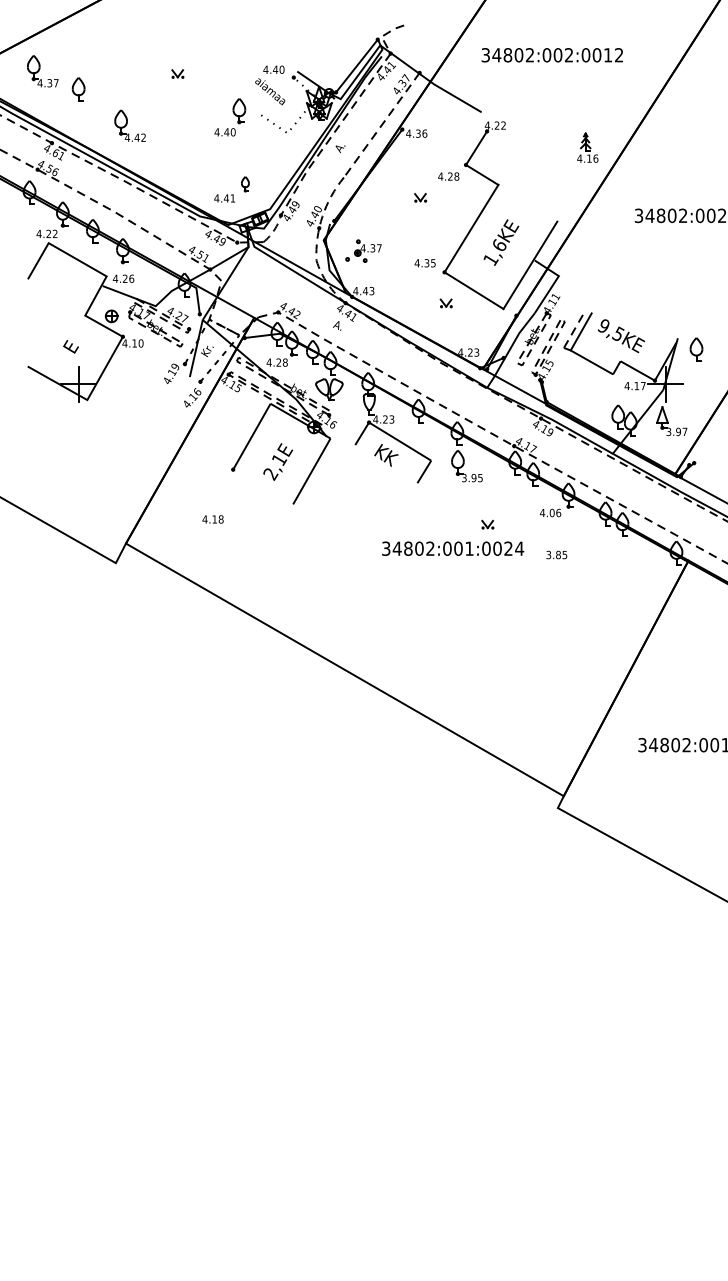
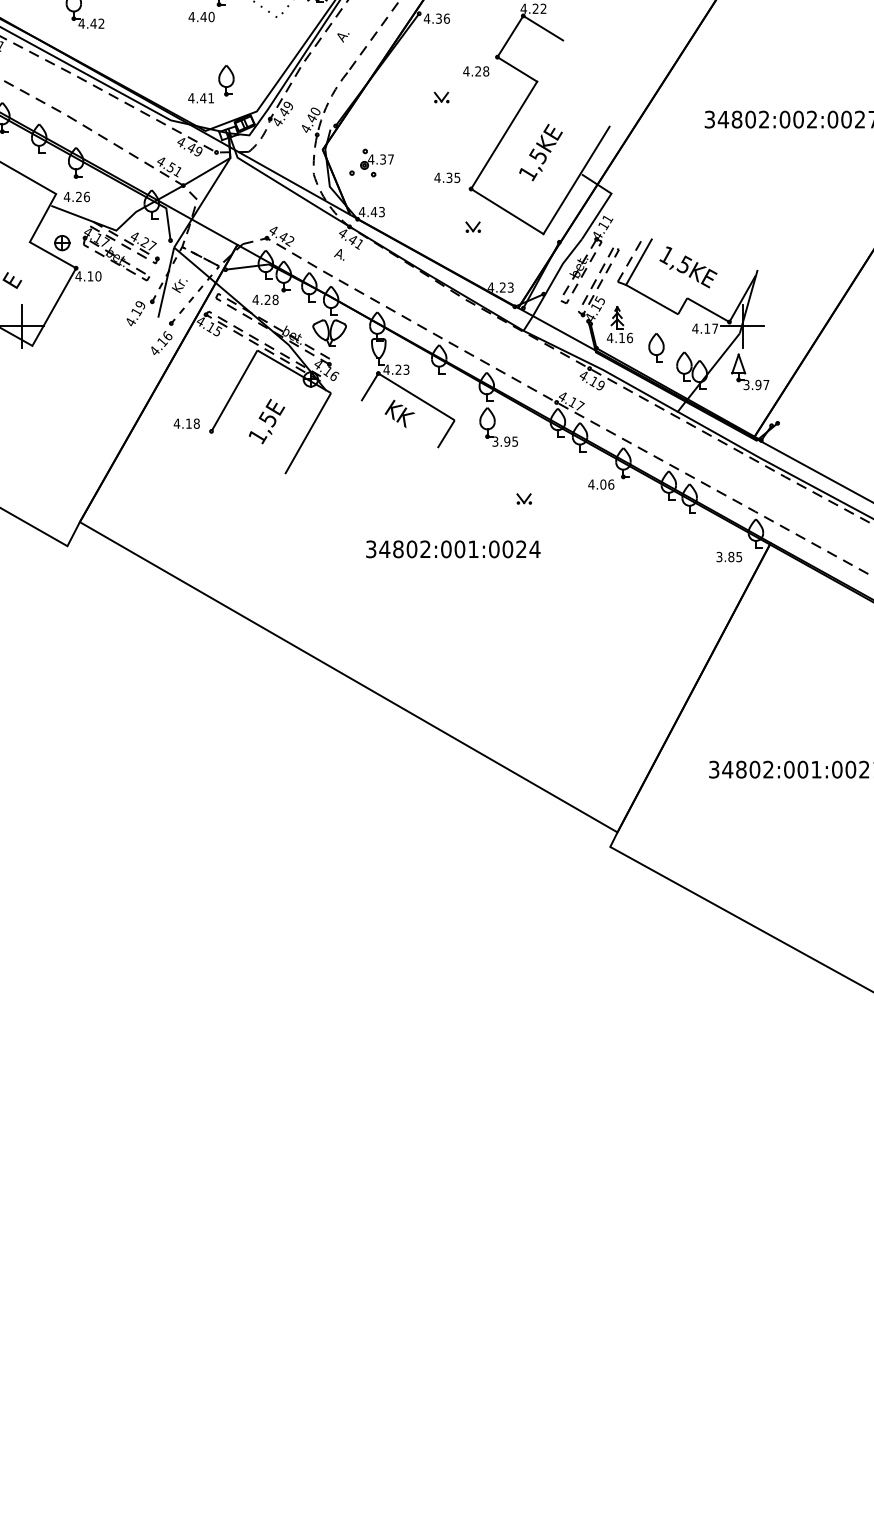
line: (503, 141) -> (543, 28), added
part: (587, 147) -> (619, 324), moved
part: (245, 184) -> (226, 81), size x1.67
text: (498, 245) -> (537, 156), 1,6KE -> 1,5KE
text: (603, 326) -> (666, 255), 9,5KE -> 1,5KE
part: (696, 349) -> (656, 347), moved
text: (275, 466) -> (263, 427), 2,1E -> 1,5E
text: (212, 519) -> (186, 423), moved
text: (453, 548) -> (453, 549), moved
text: (556, 554) -> (728, 556), moved

